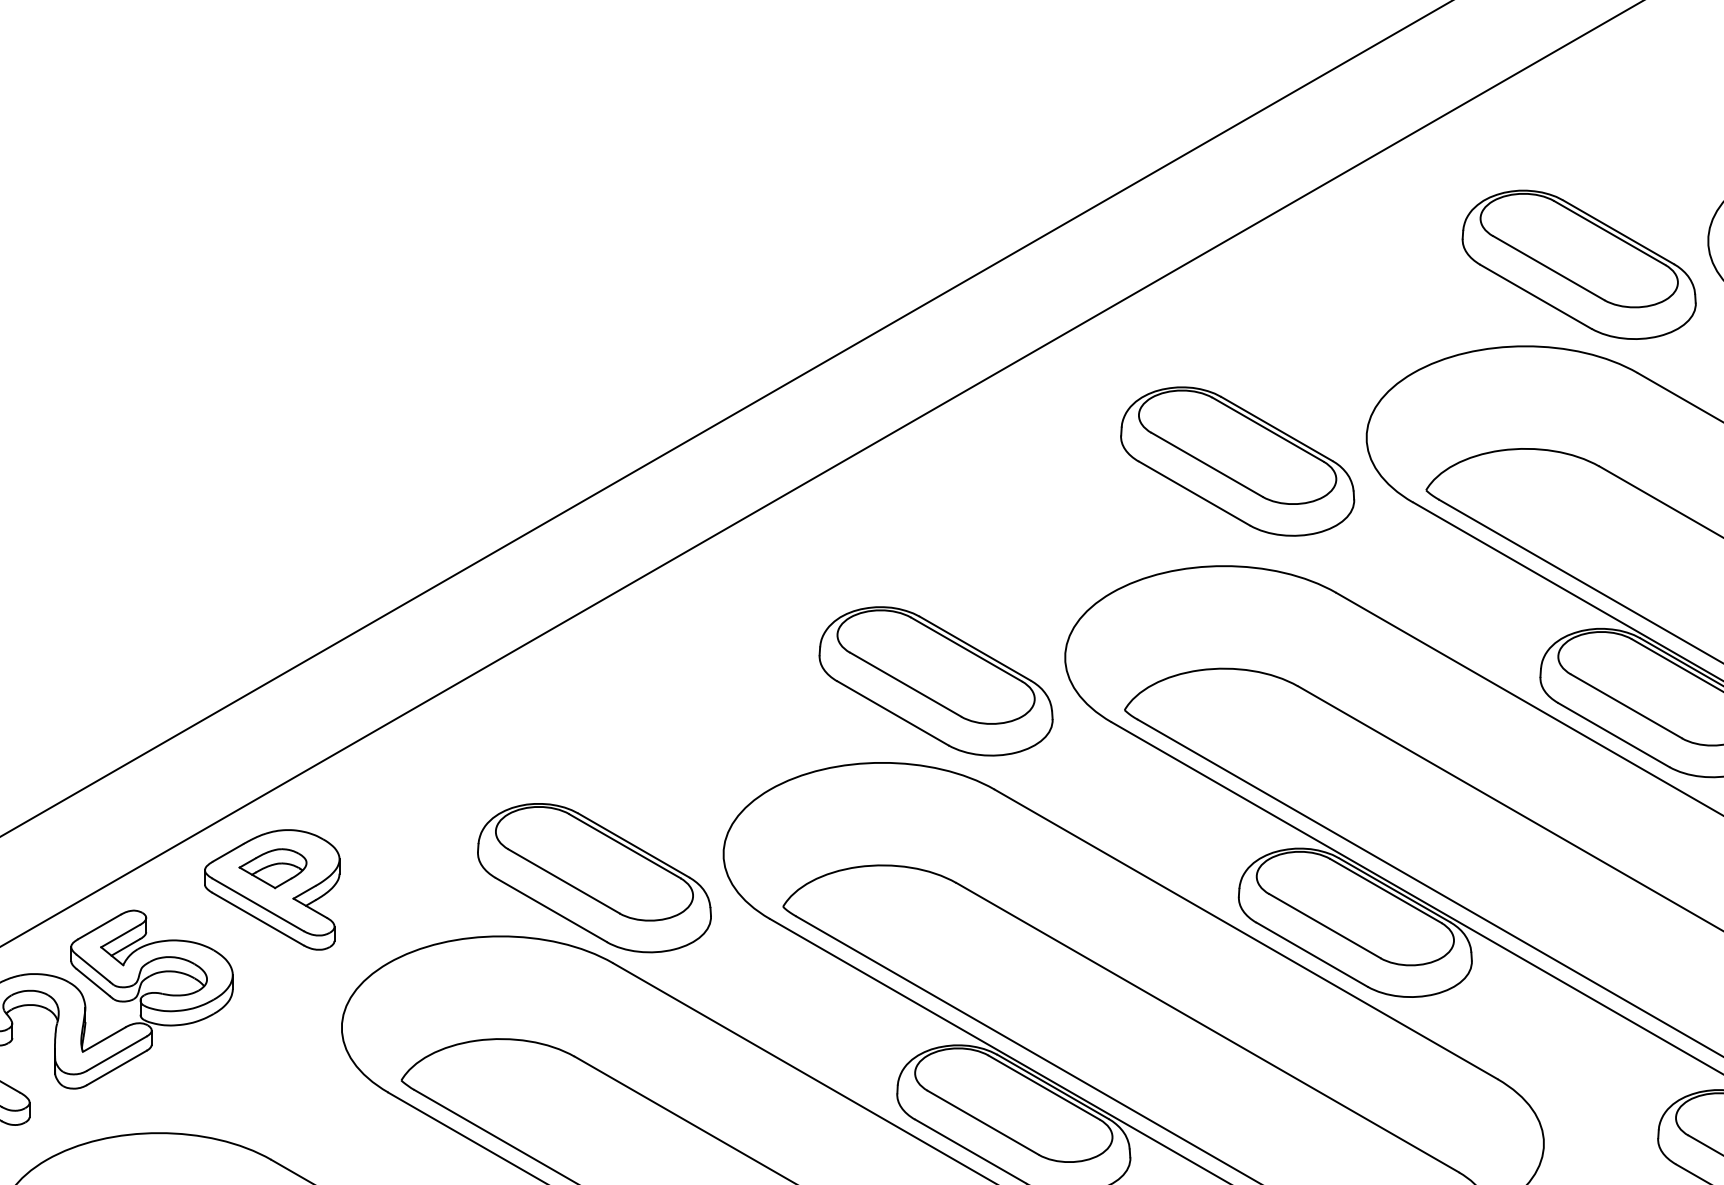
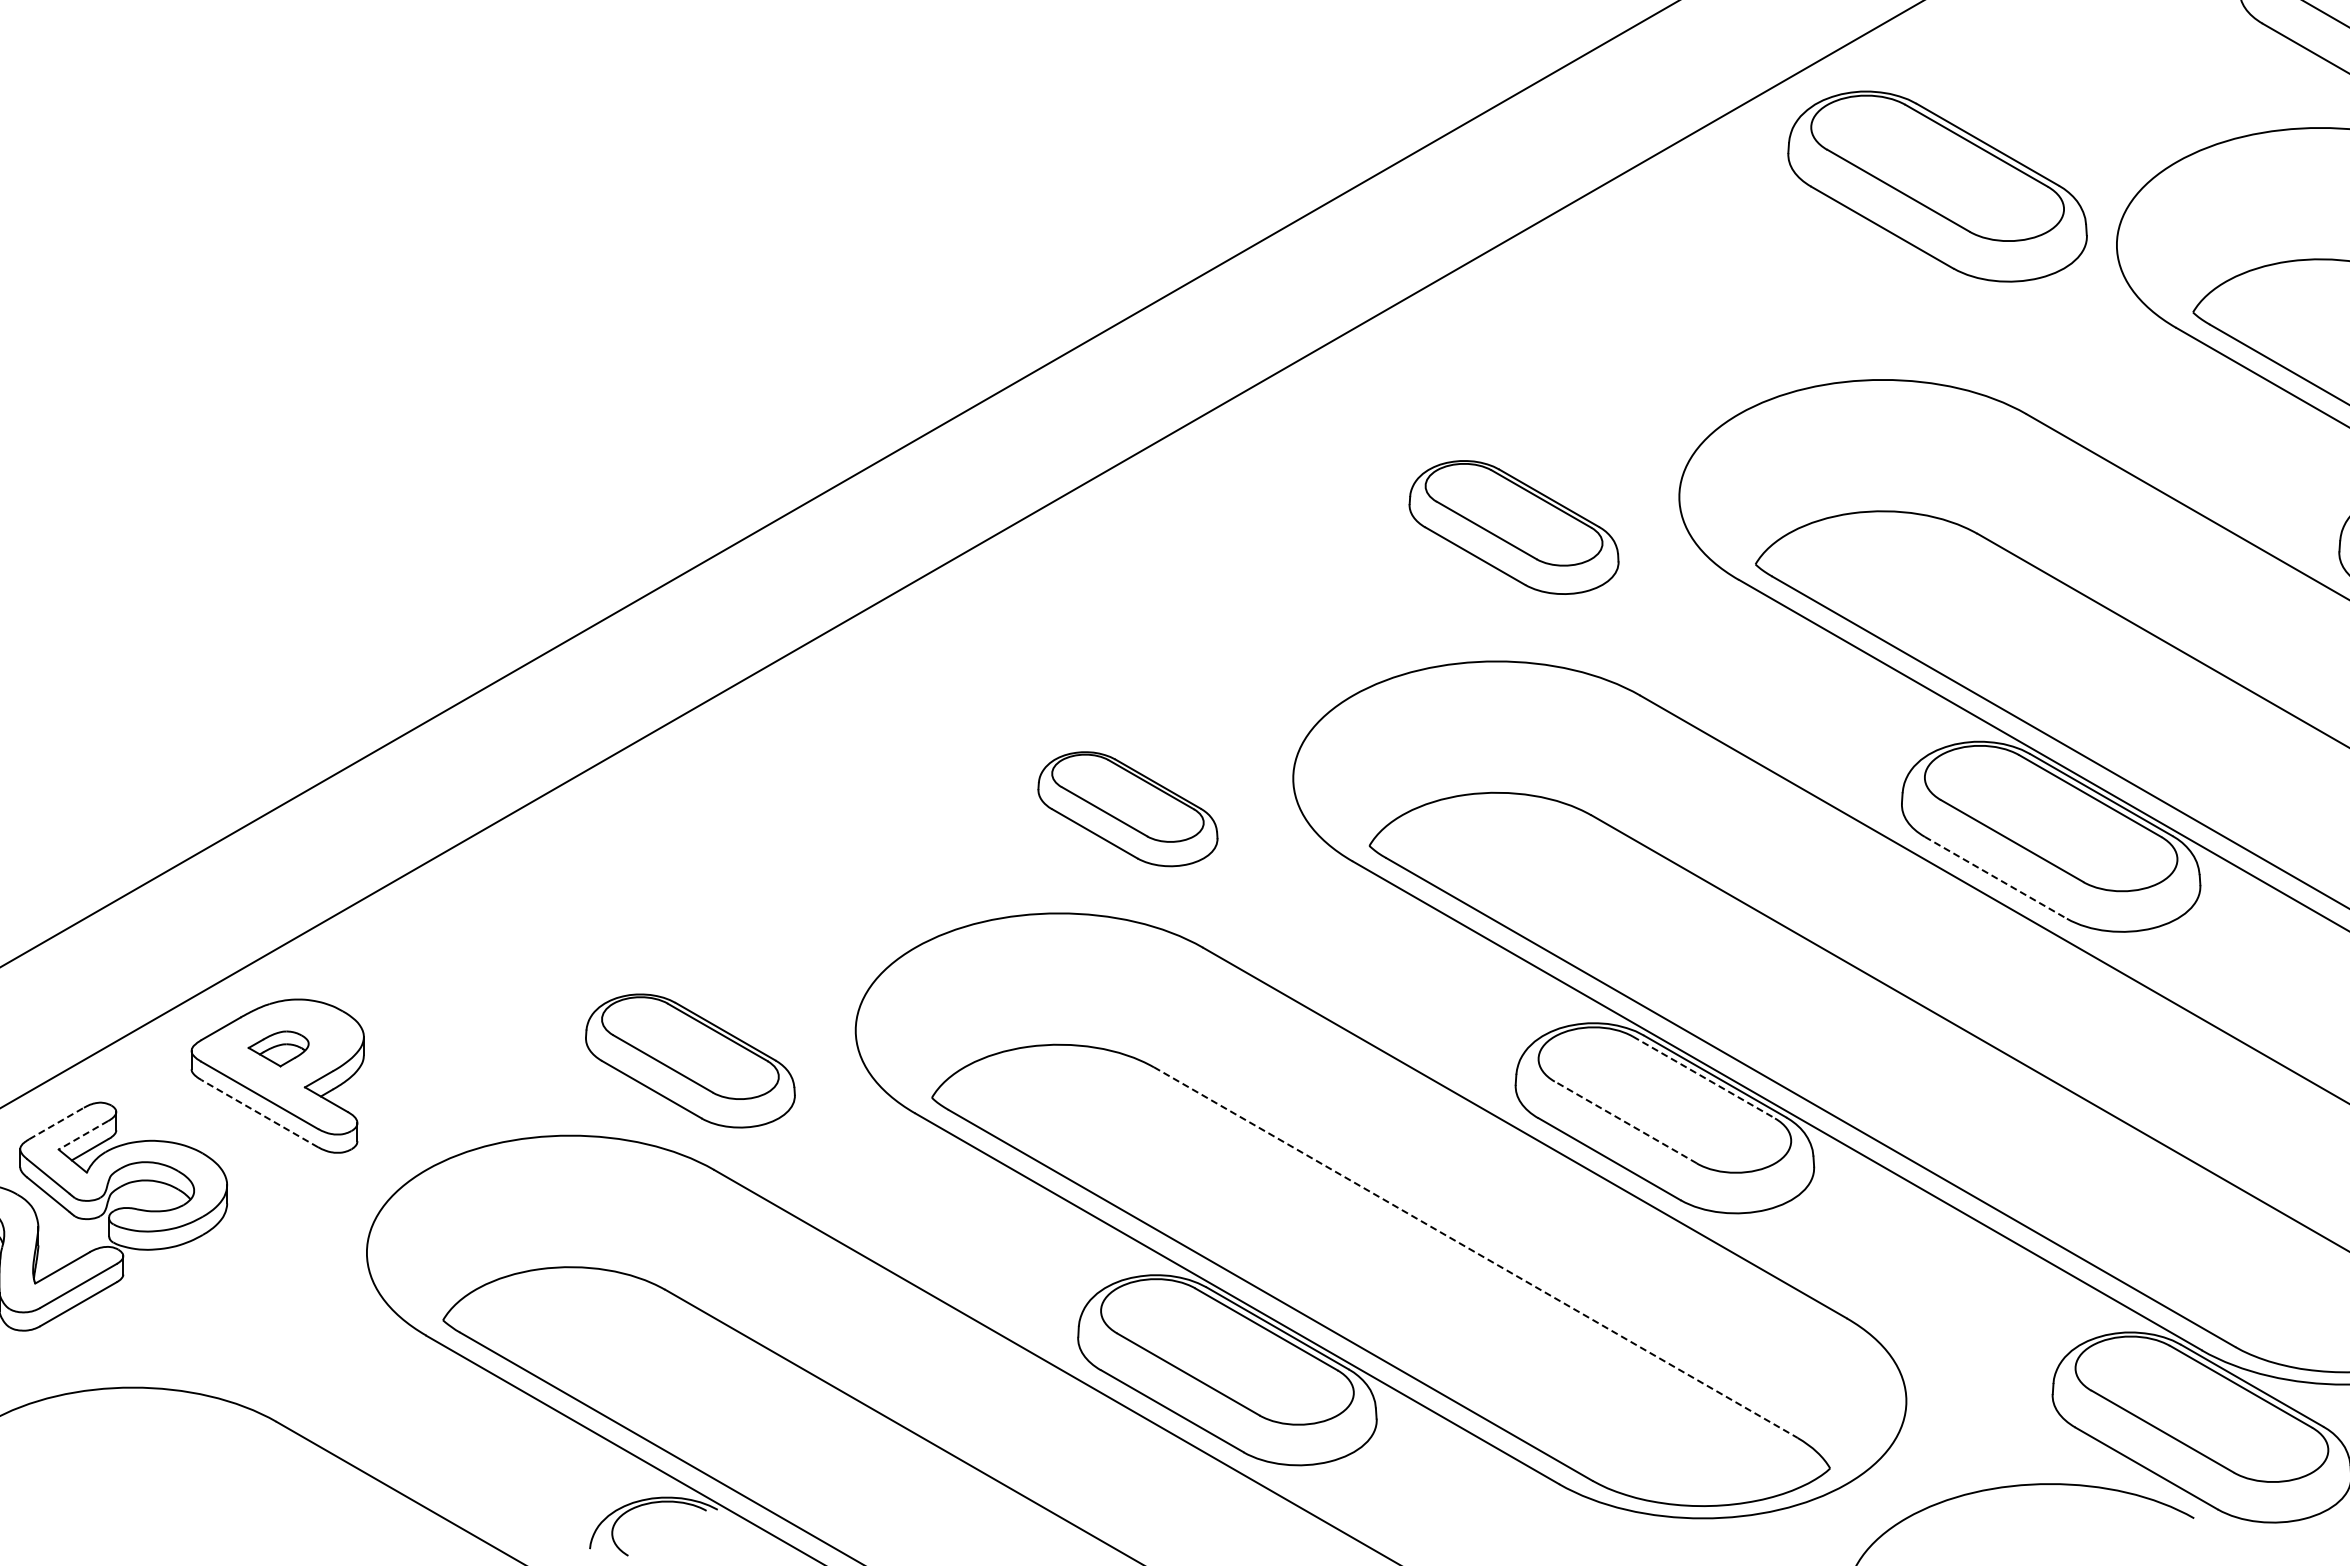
part: (1579, 264) -> (1937, 186), moved
part: (1237, 461) -> (1513, 527), size x0.7
part: (935, 681) -> (1127, 809), size x0.6
line: (1613, 734) -> (1995, 877), solid -> dashed
part: (272, 868) -> (278, 1048), size x0.7
part: (594, 877) -> (690, 1060), size x0.7
line: (1386, 890) -> (1704, 1077), solid -> dashed
line: (258, 919) -> (259, 1113), solid -> dashed
line: (99, 926) -> (56, 1123), solid -> dashed
line: (1324, 926) -> (1625, 1122), solid -> dashed
line: (120, 936) -> (83, 1135), solid -> dashed
line: (1208, 1027) -> (1476, 1252), solid -> dashed

